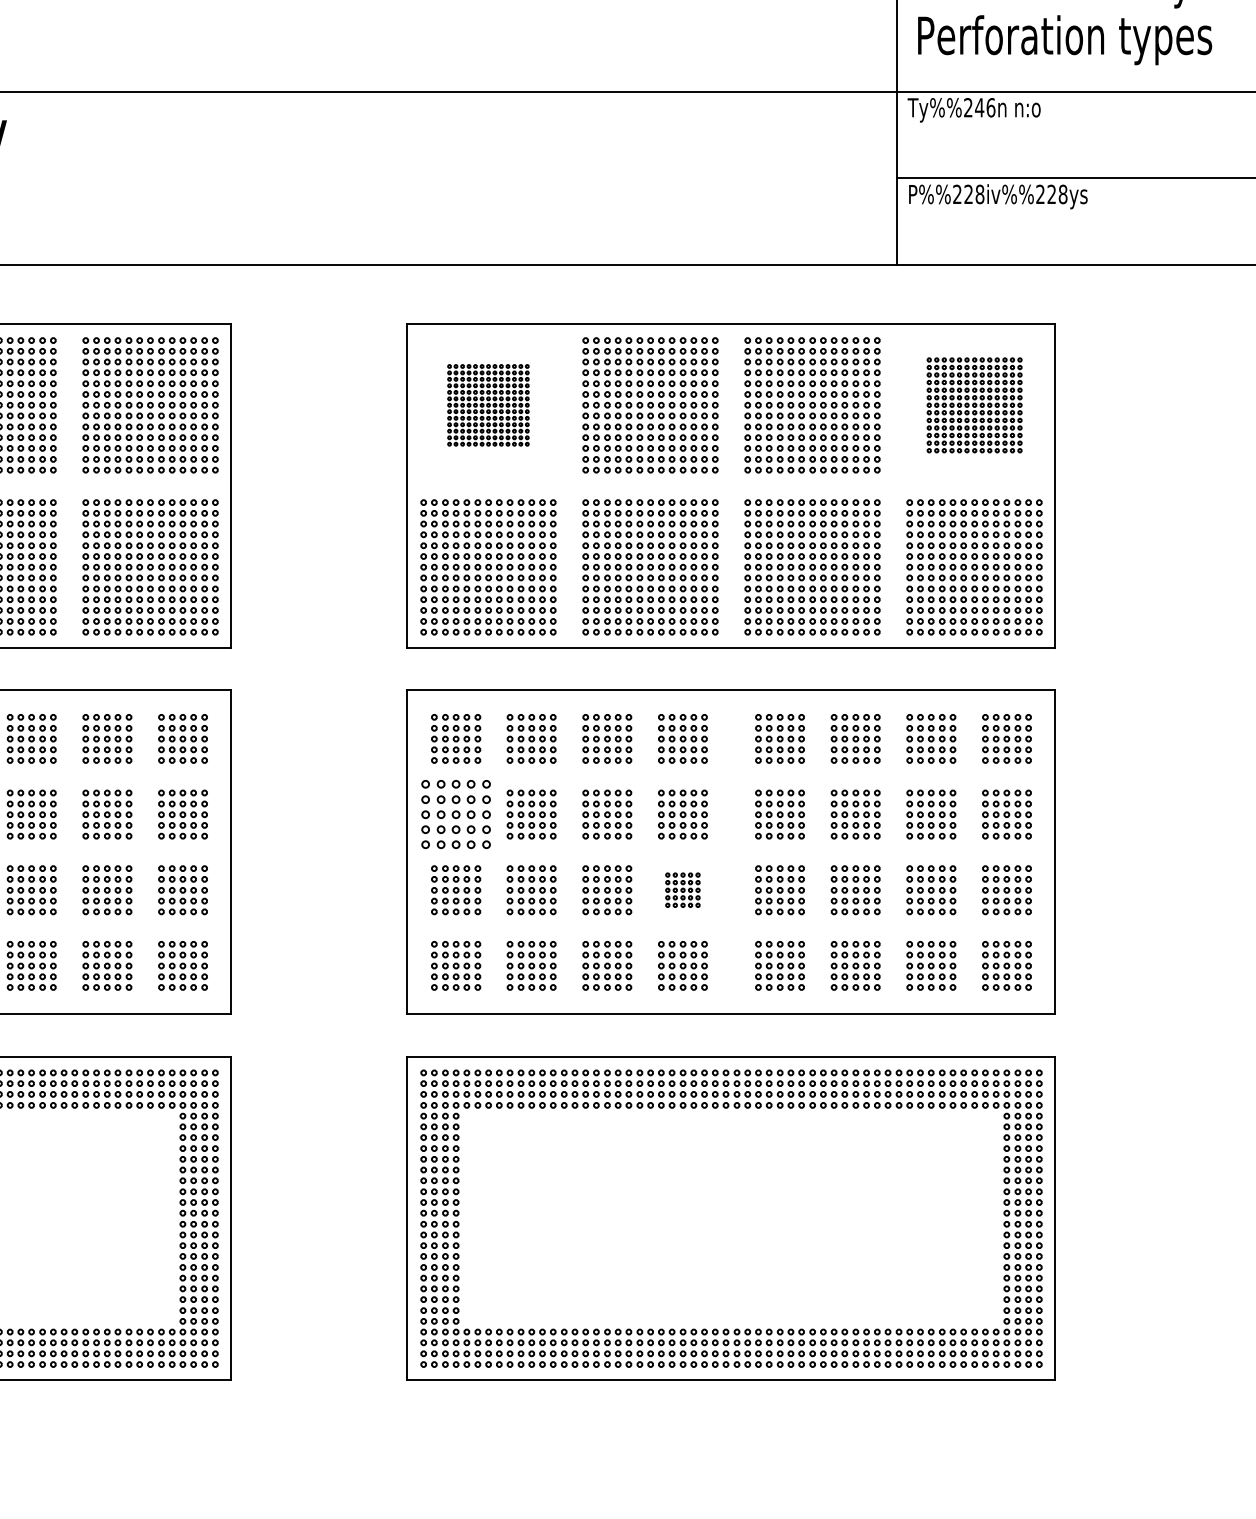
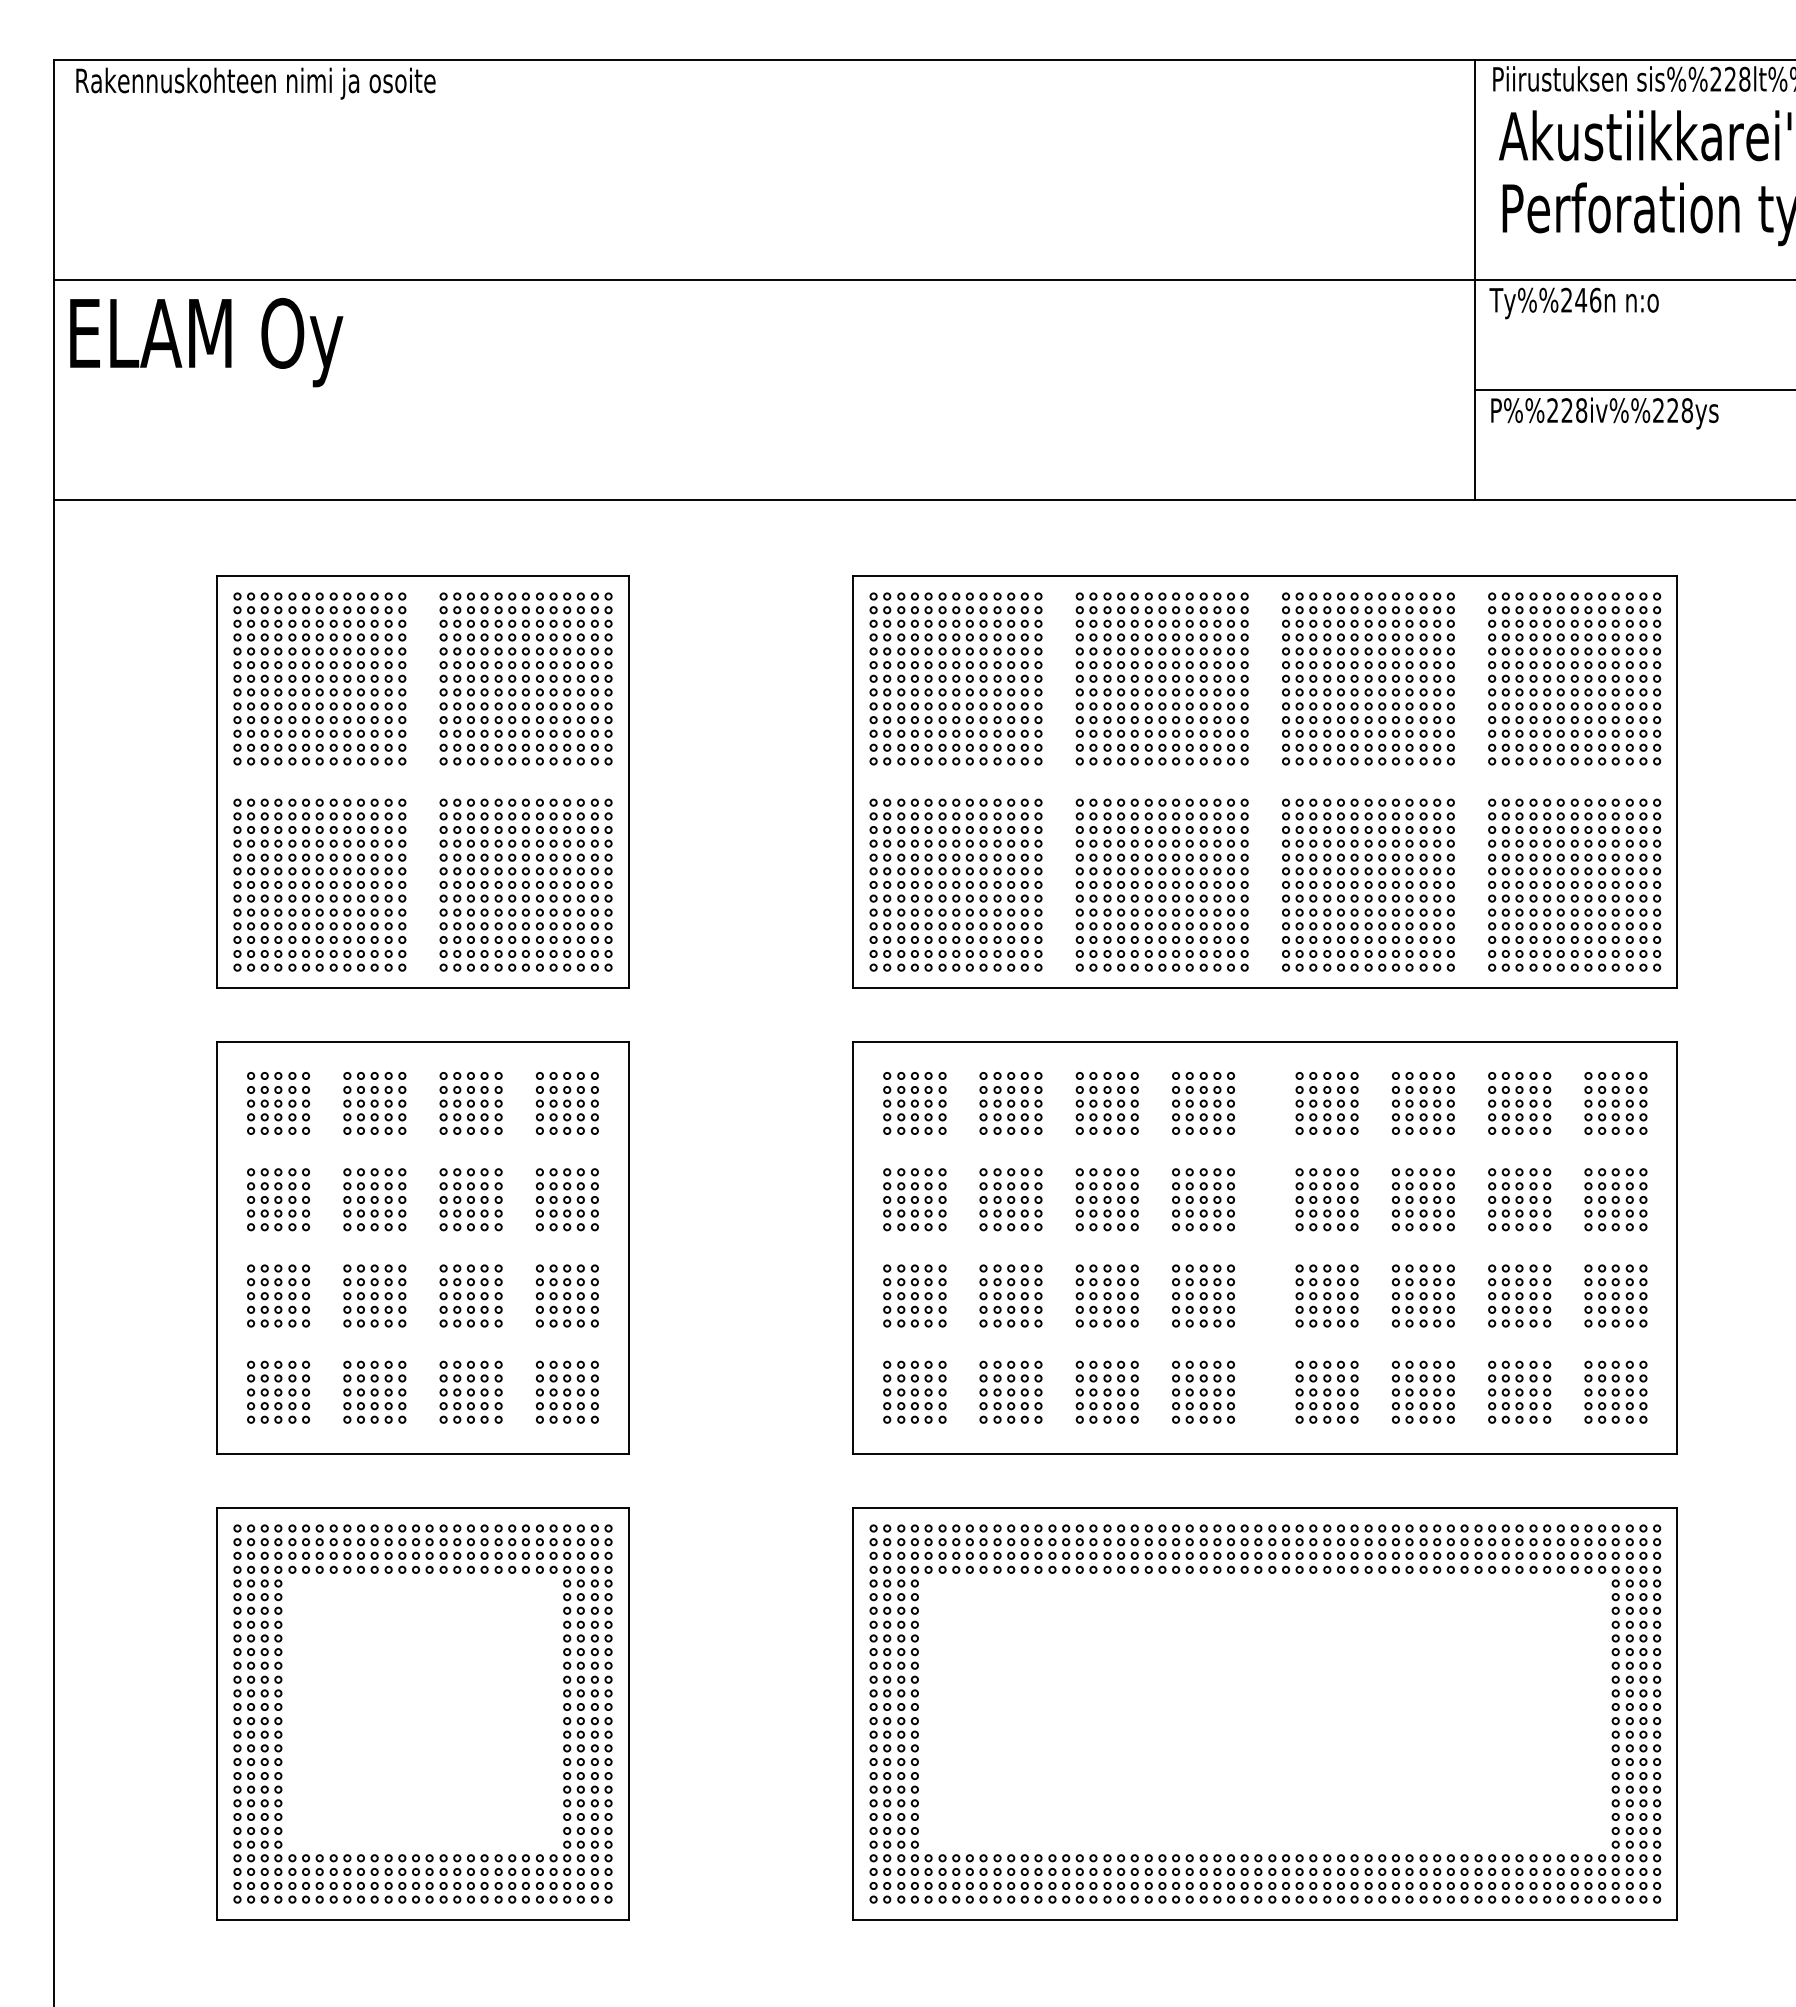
part: (488, 404) -> (955, 678), size x1.67
part: (974, 404) -> (1574, 678), size x1.43
part: (455, 814) -> (914, 1199), size x0.71
part: (682, 889) -> (1203, 1295), size x1.43

